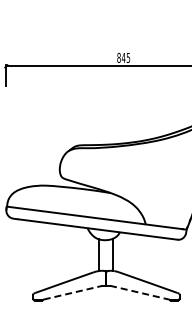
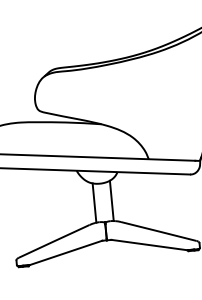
line: (73, 292) -> (66, 252), dashed -> solid
line: (140, 292) -> (150, 244), dashed -> solid

